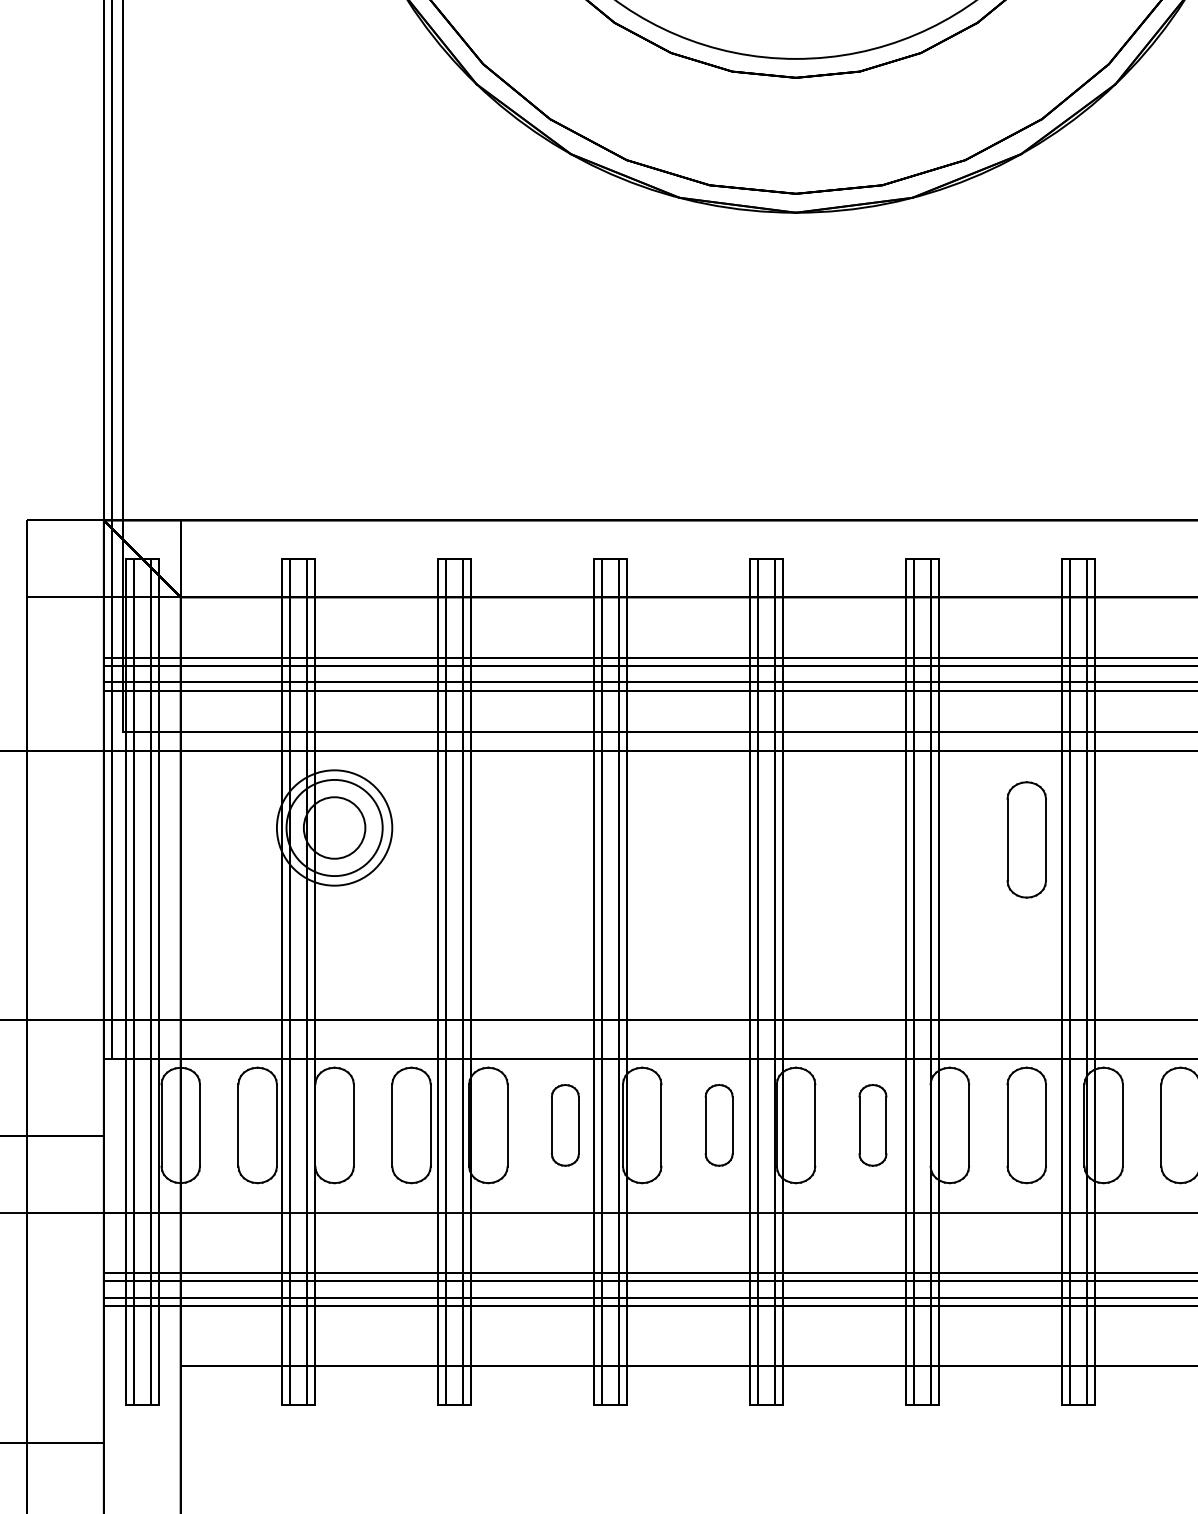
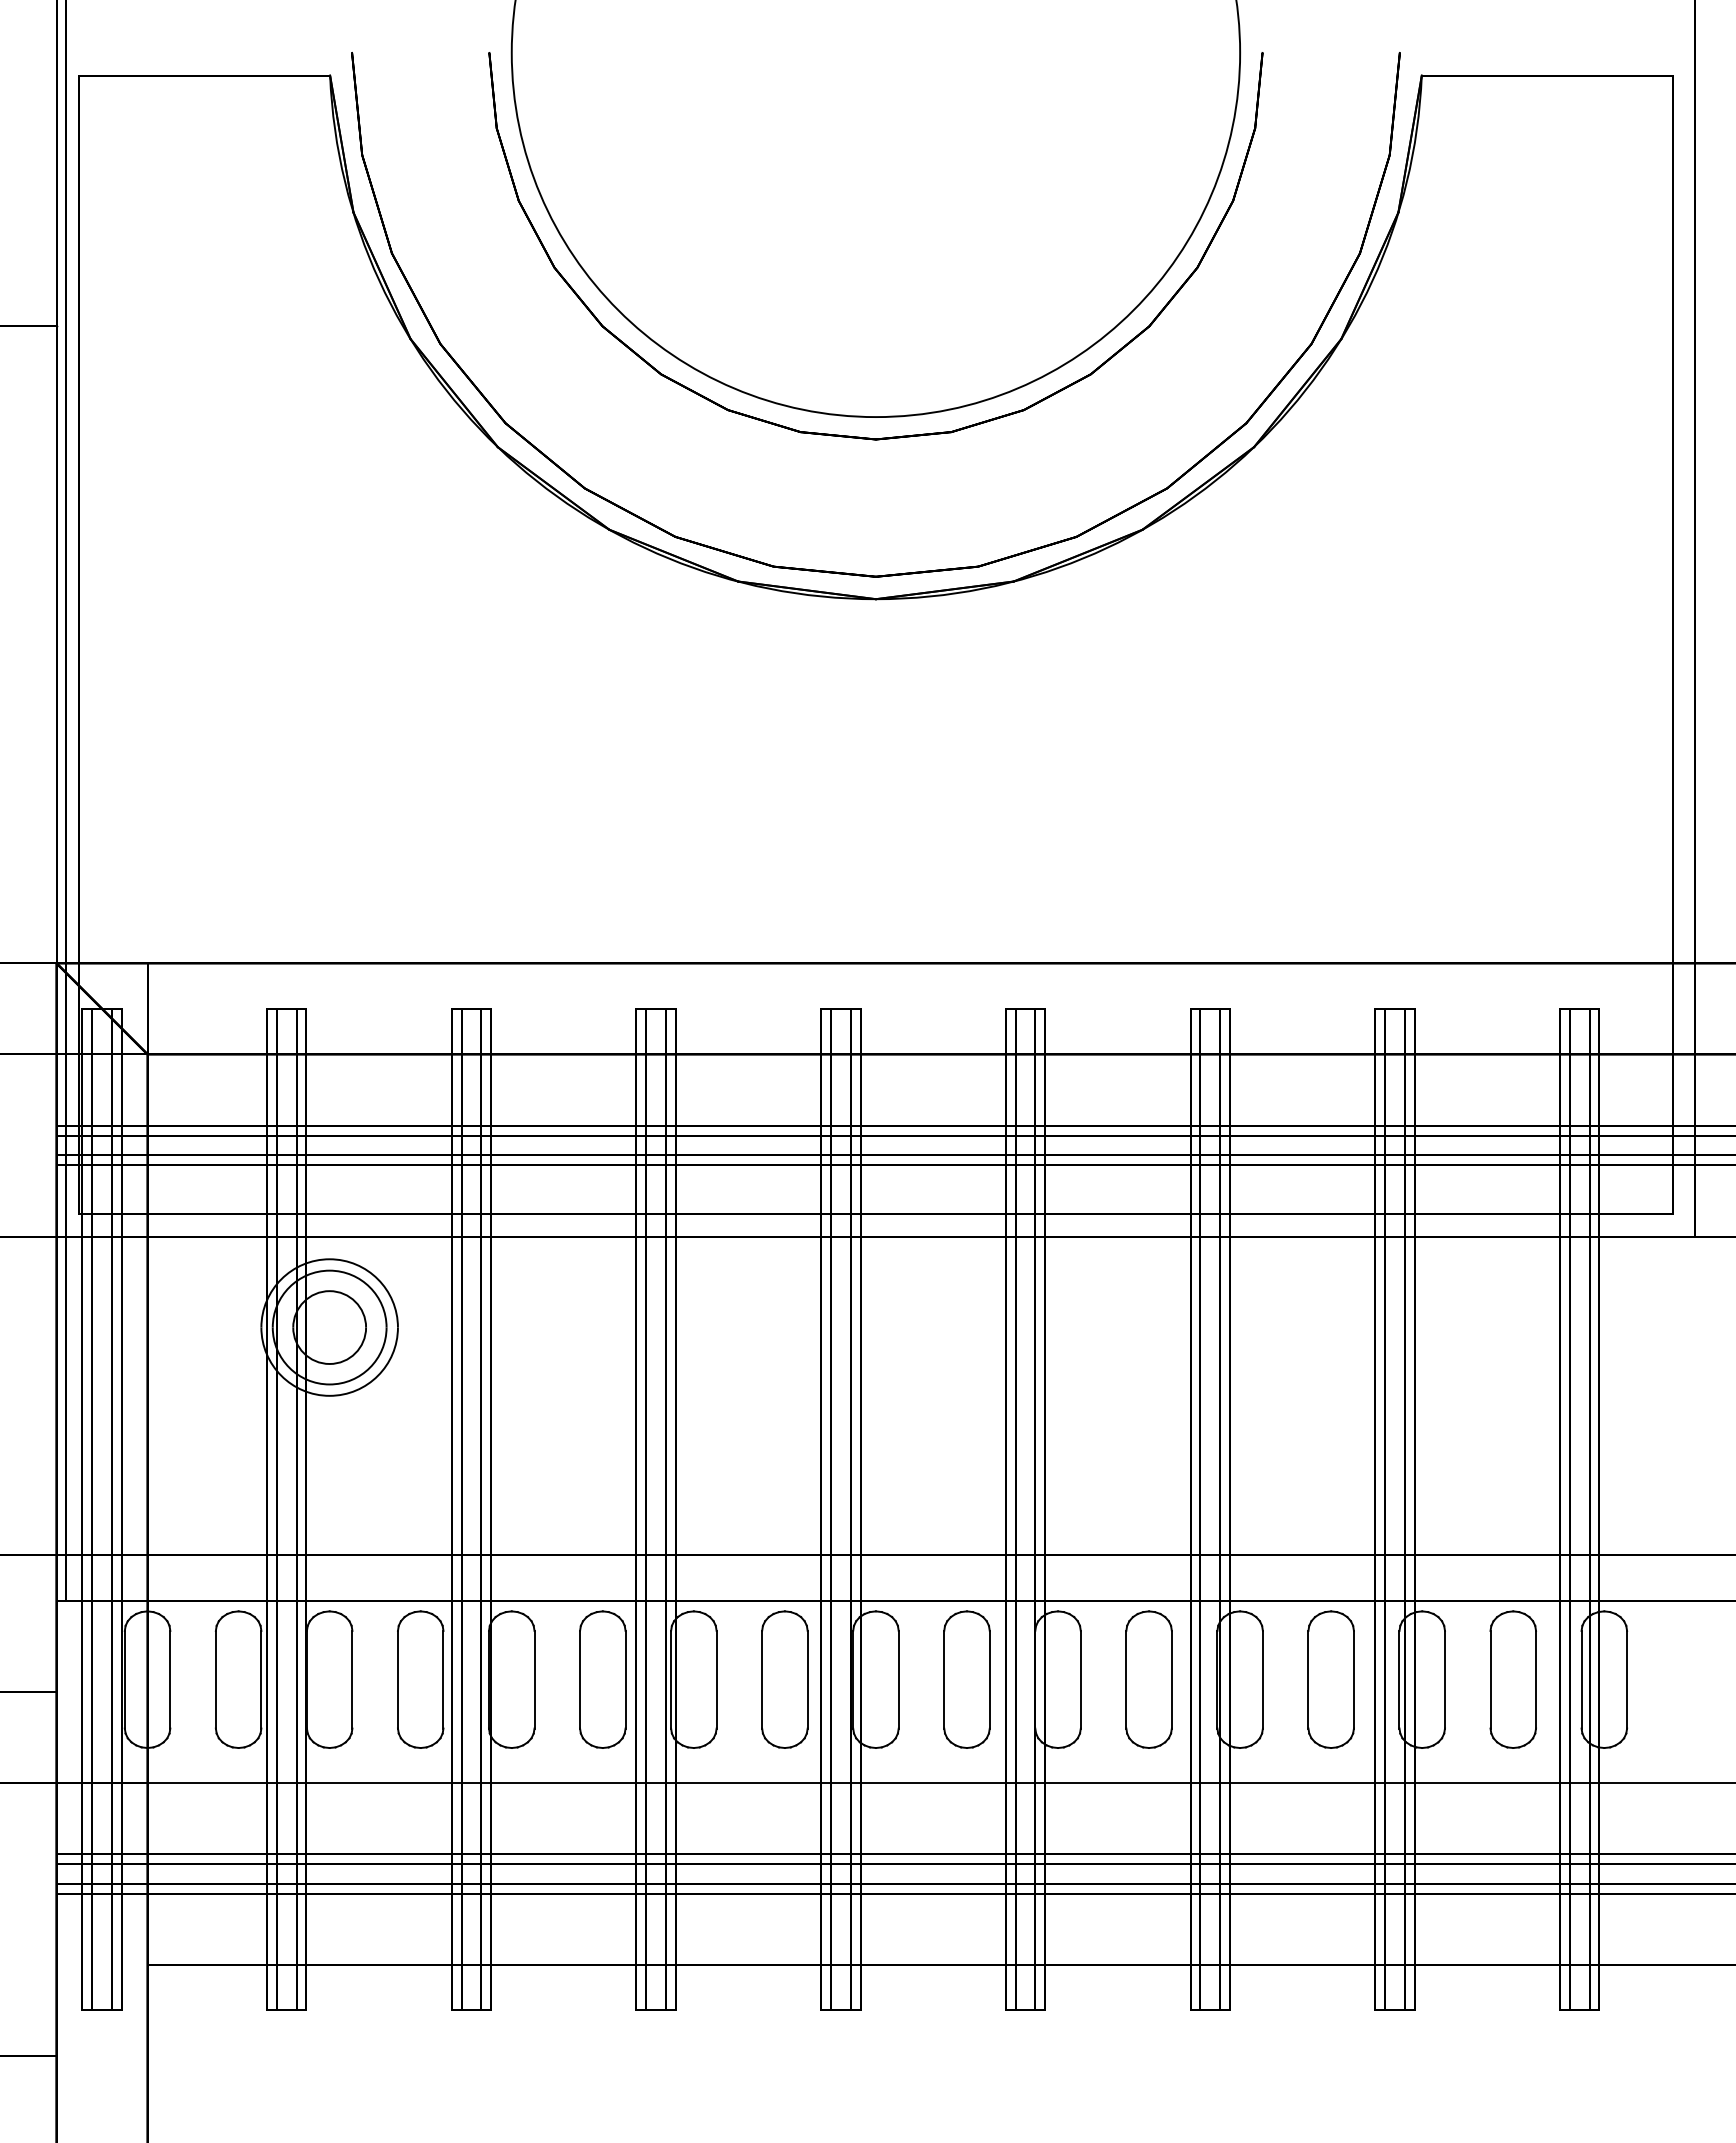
part: (1026, 839) -> (1148, 1341), removed
part: (565, 1125) -> (602, 1679), size x1.43
part: (718, 1125) -> (784, 1679), size x1.43
part: (872, 1125) -> (966, 1679), size x1.43

